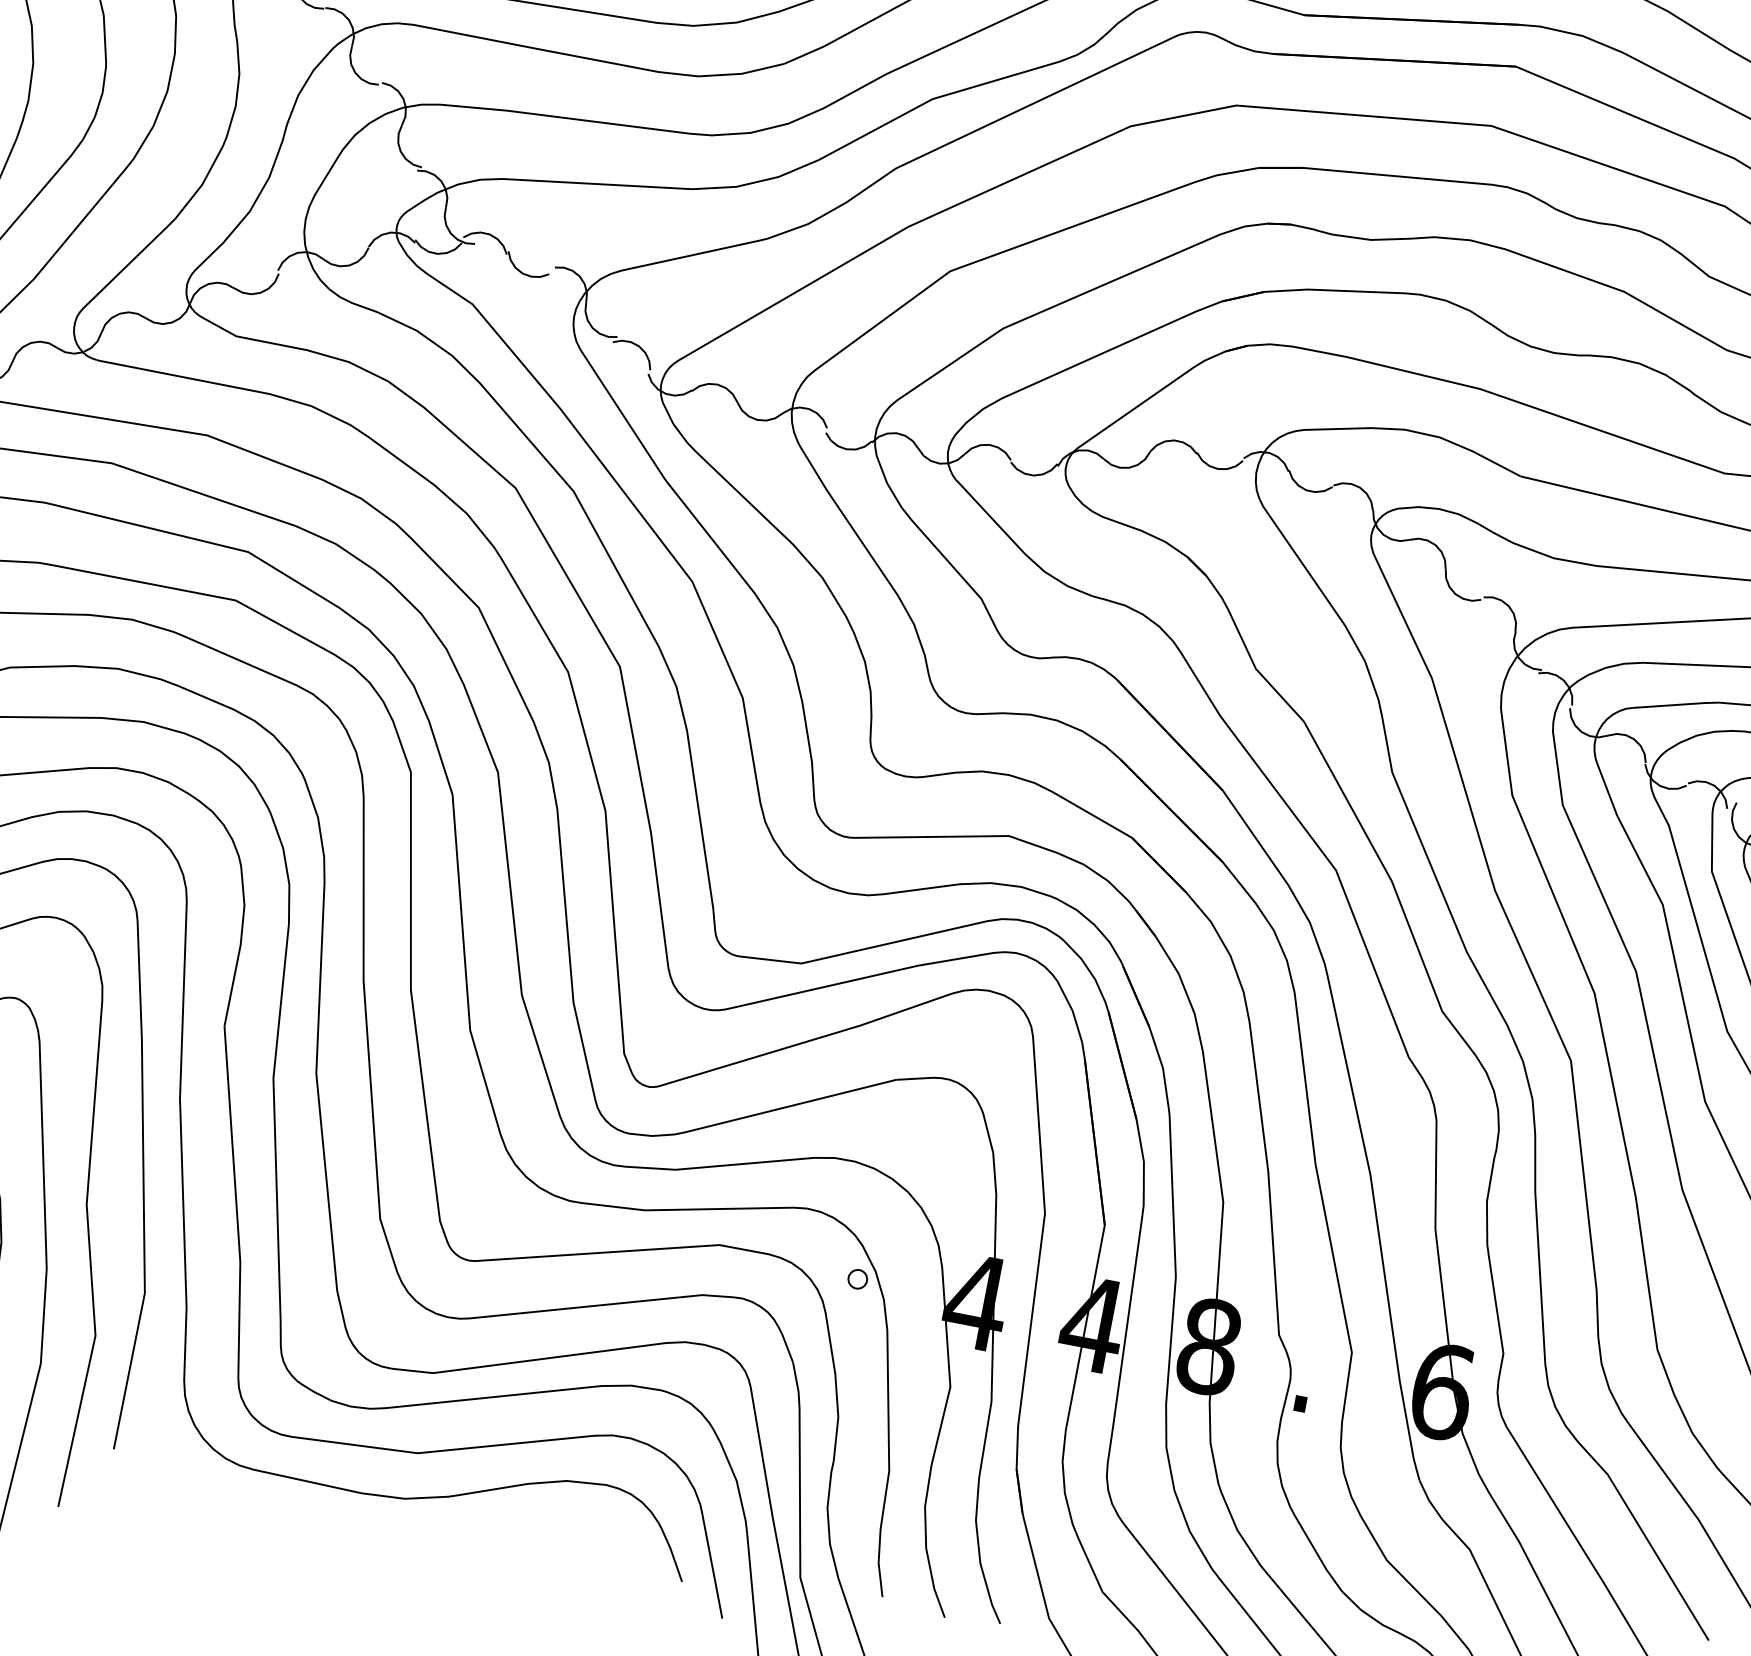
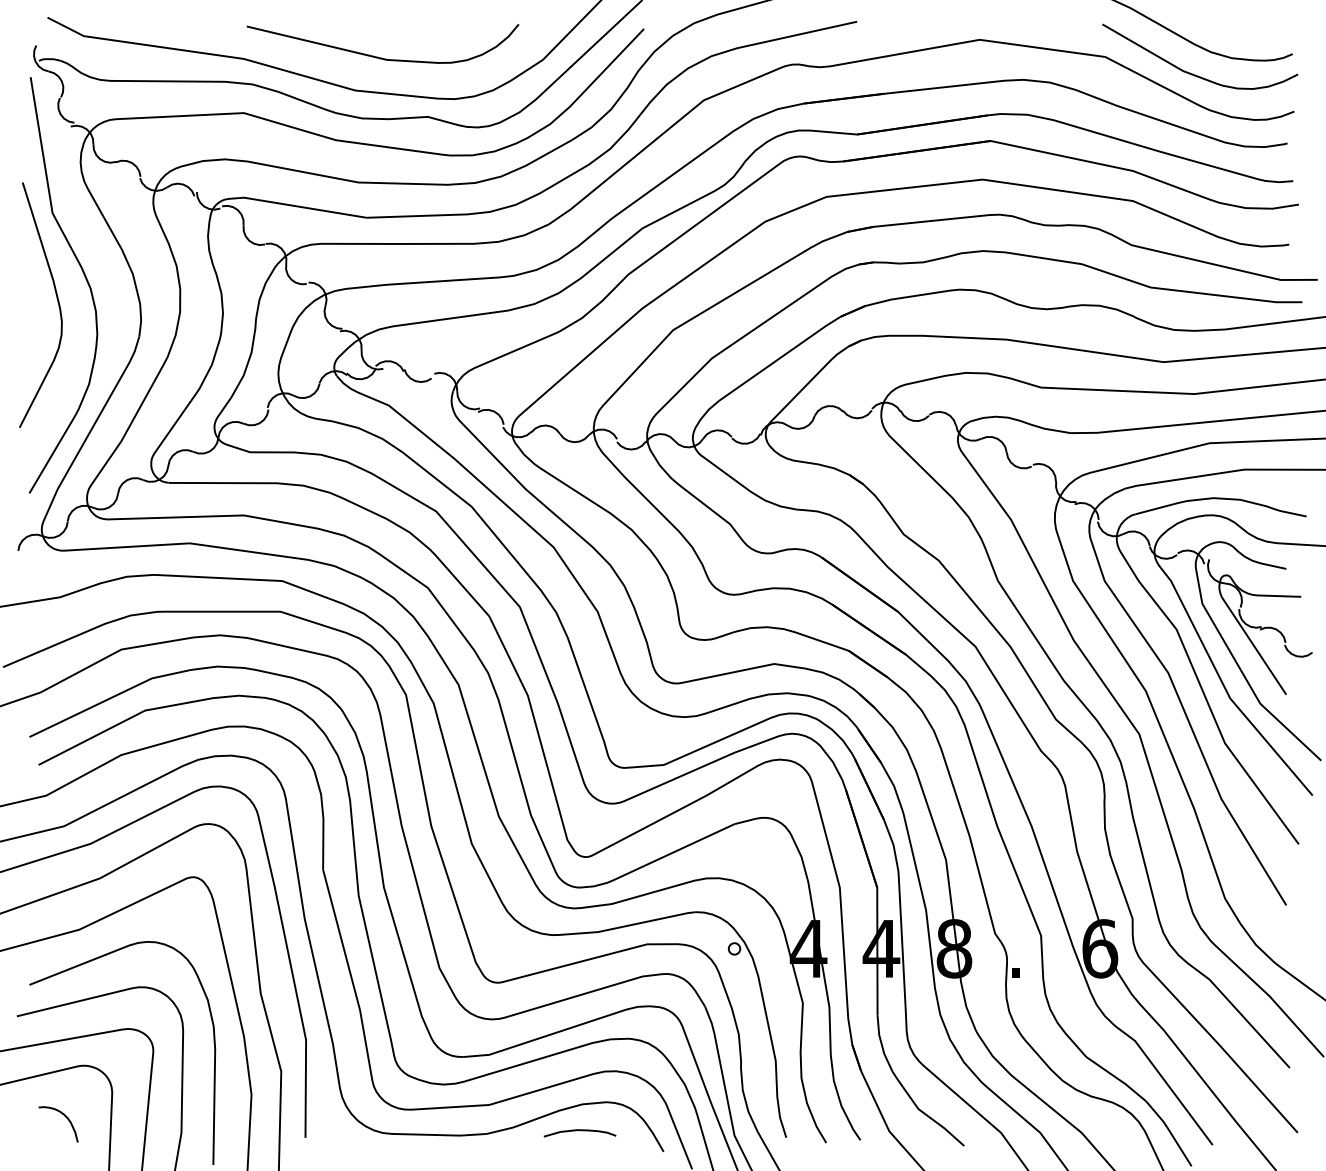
part: (553, 1526) -> (579, 1133), added

